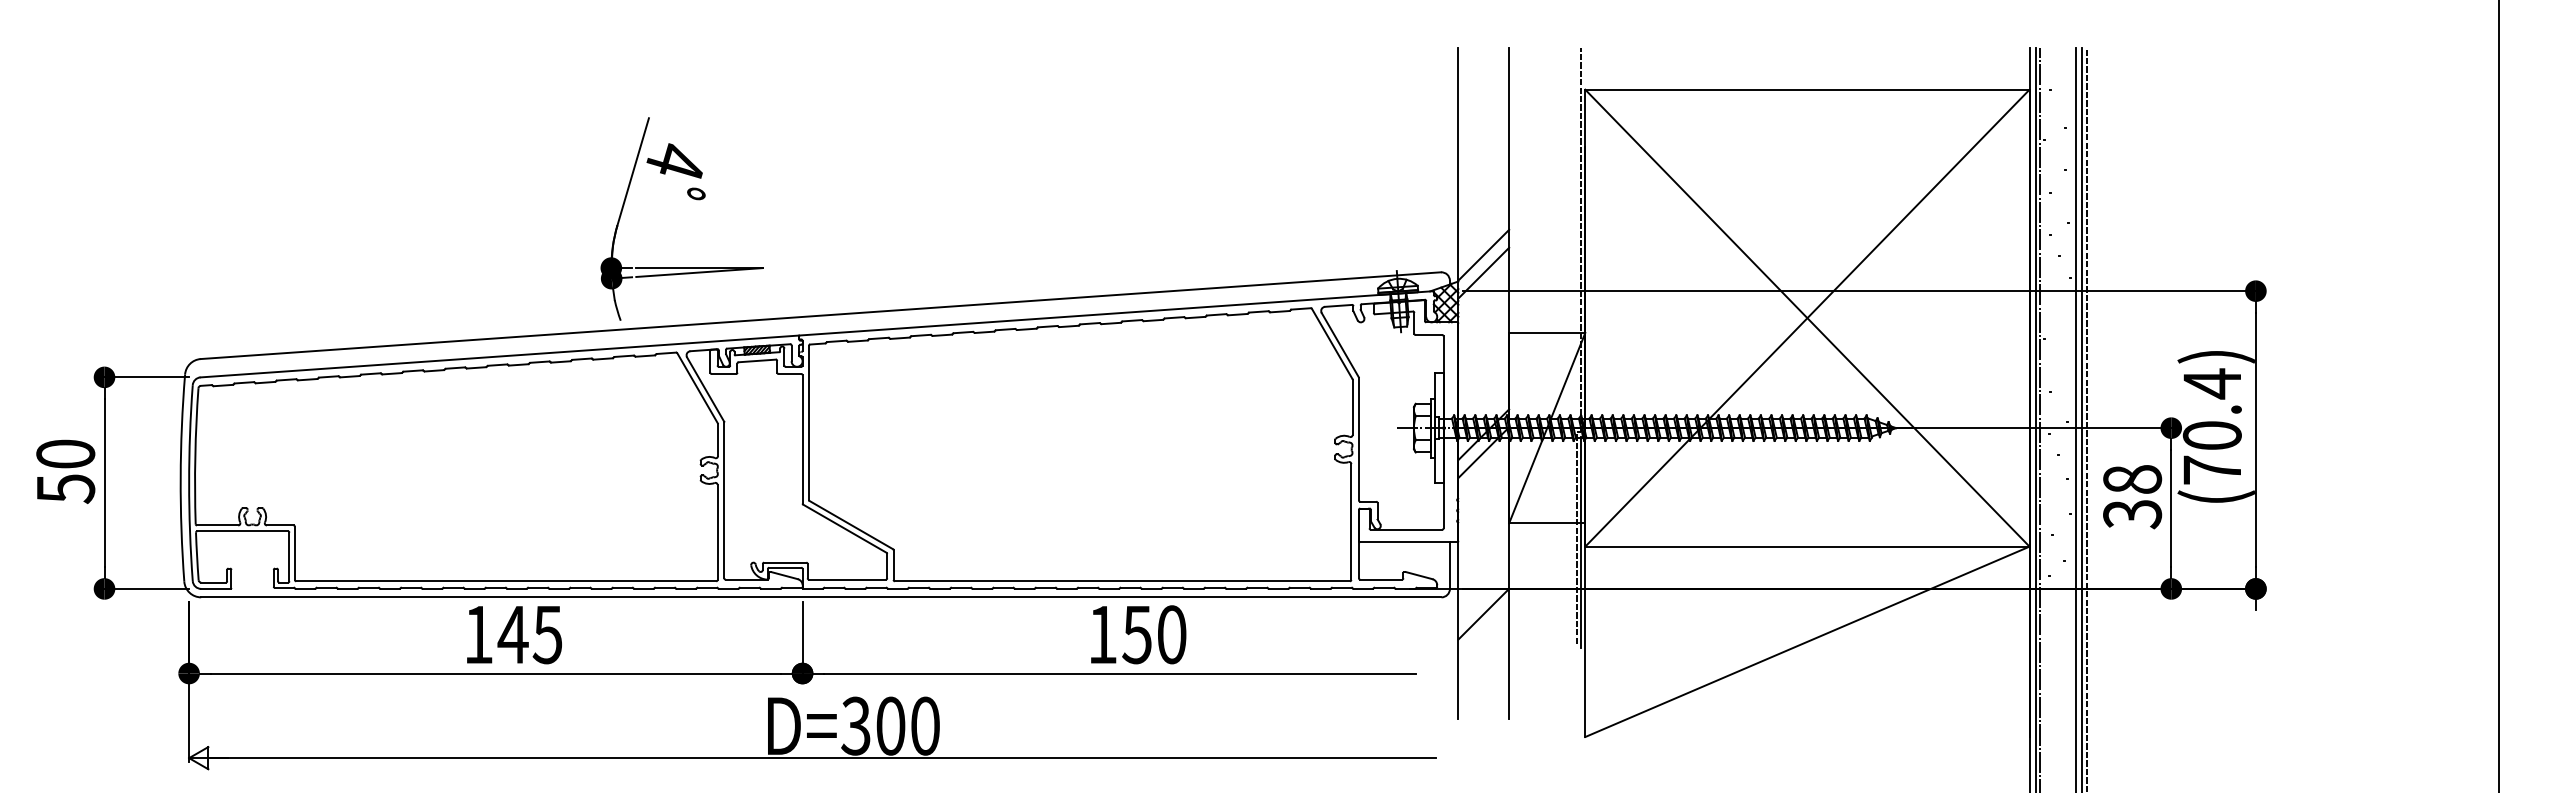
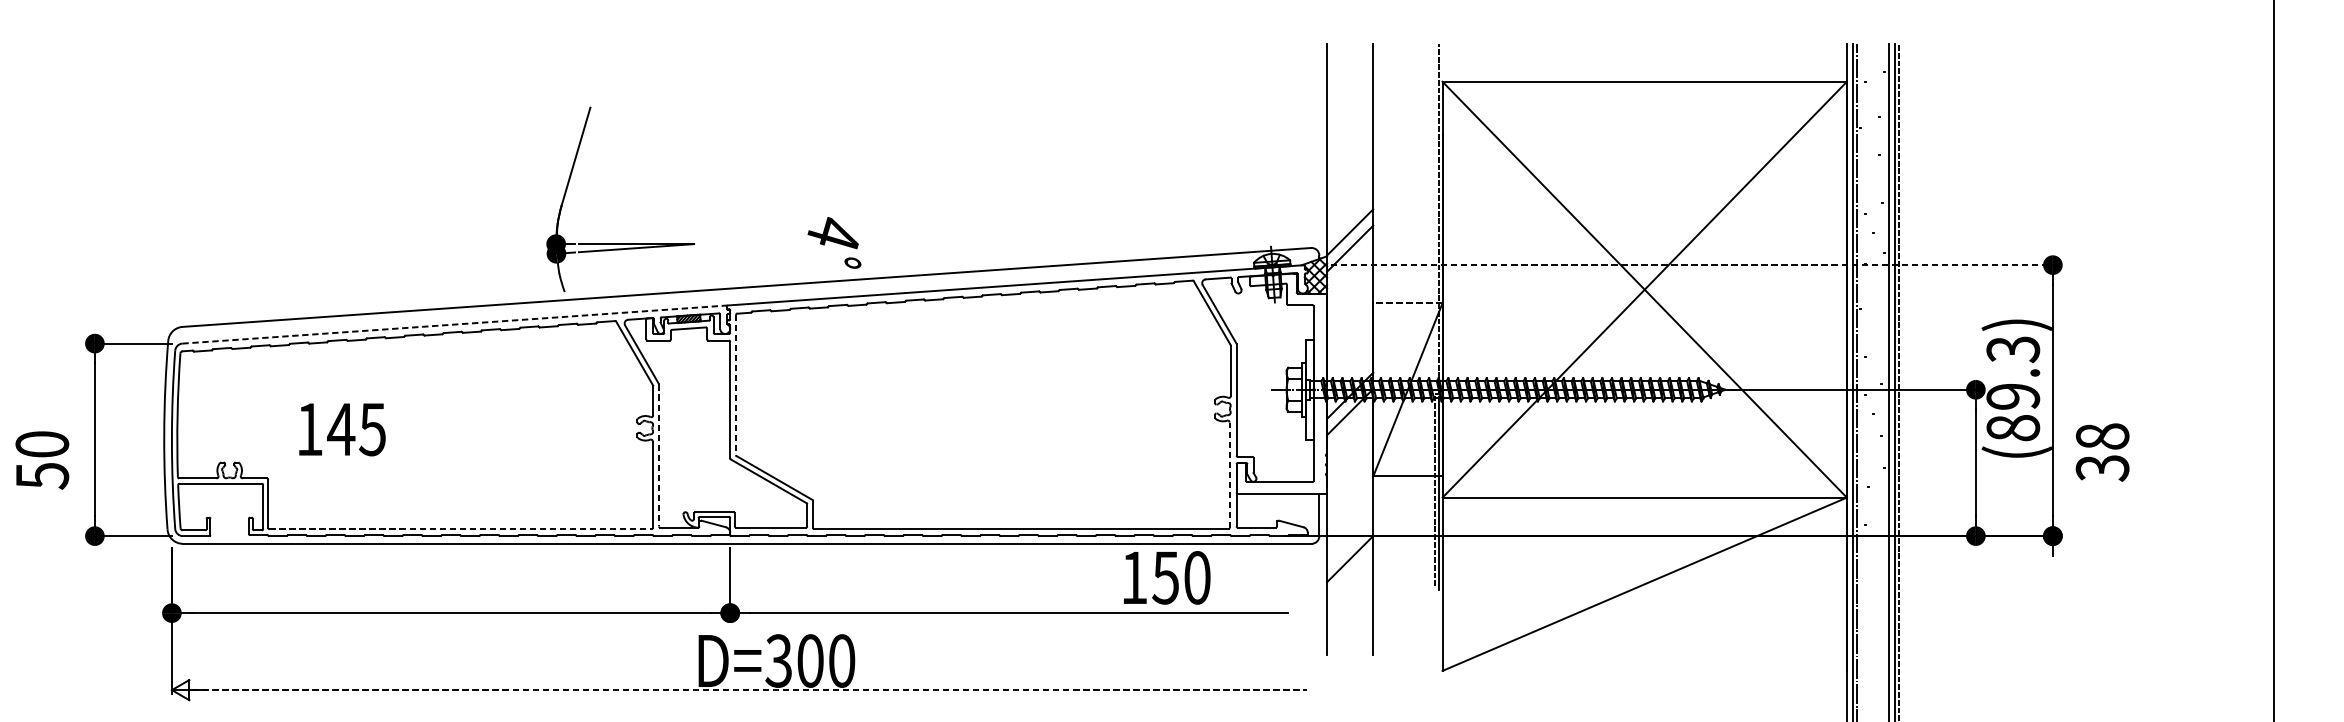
text: (675, 171) -> (833, 242), moved
line: (1861, 291) -> (1693, 265), solid -> dashed
line: (1546, 332) -> (1407, 302), solid -> dashed
line: (499, 356) -> (454, 324), solid -> dashed
line: (808, 423) -> (735, 385), solid -> dashed
text: (2211, 426) -> (2012, 388), (70.4) -> (89.3)
text: (65, 471) -> (42, 460), moved
text: (2132, 497) -> (2102, 452), moved
line: (724, 500) -> (659, 455), solid -> dashed
line: (1351, 522) -> (1229, 475), solid -> dashed
line: (506, 581) -> (460, 529), solid -> dashed
text: (1138, 634) -> (1166, 577), moved
text: (514, 635) -> (342, 430), moved
line: (824, 758) -> (750, 690), solid -> dashed

